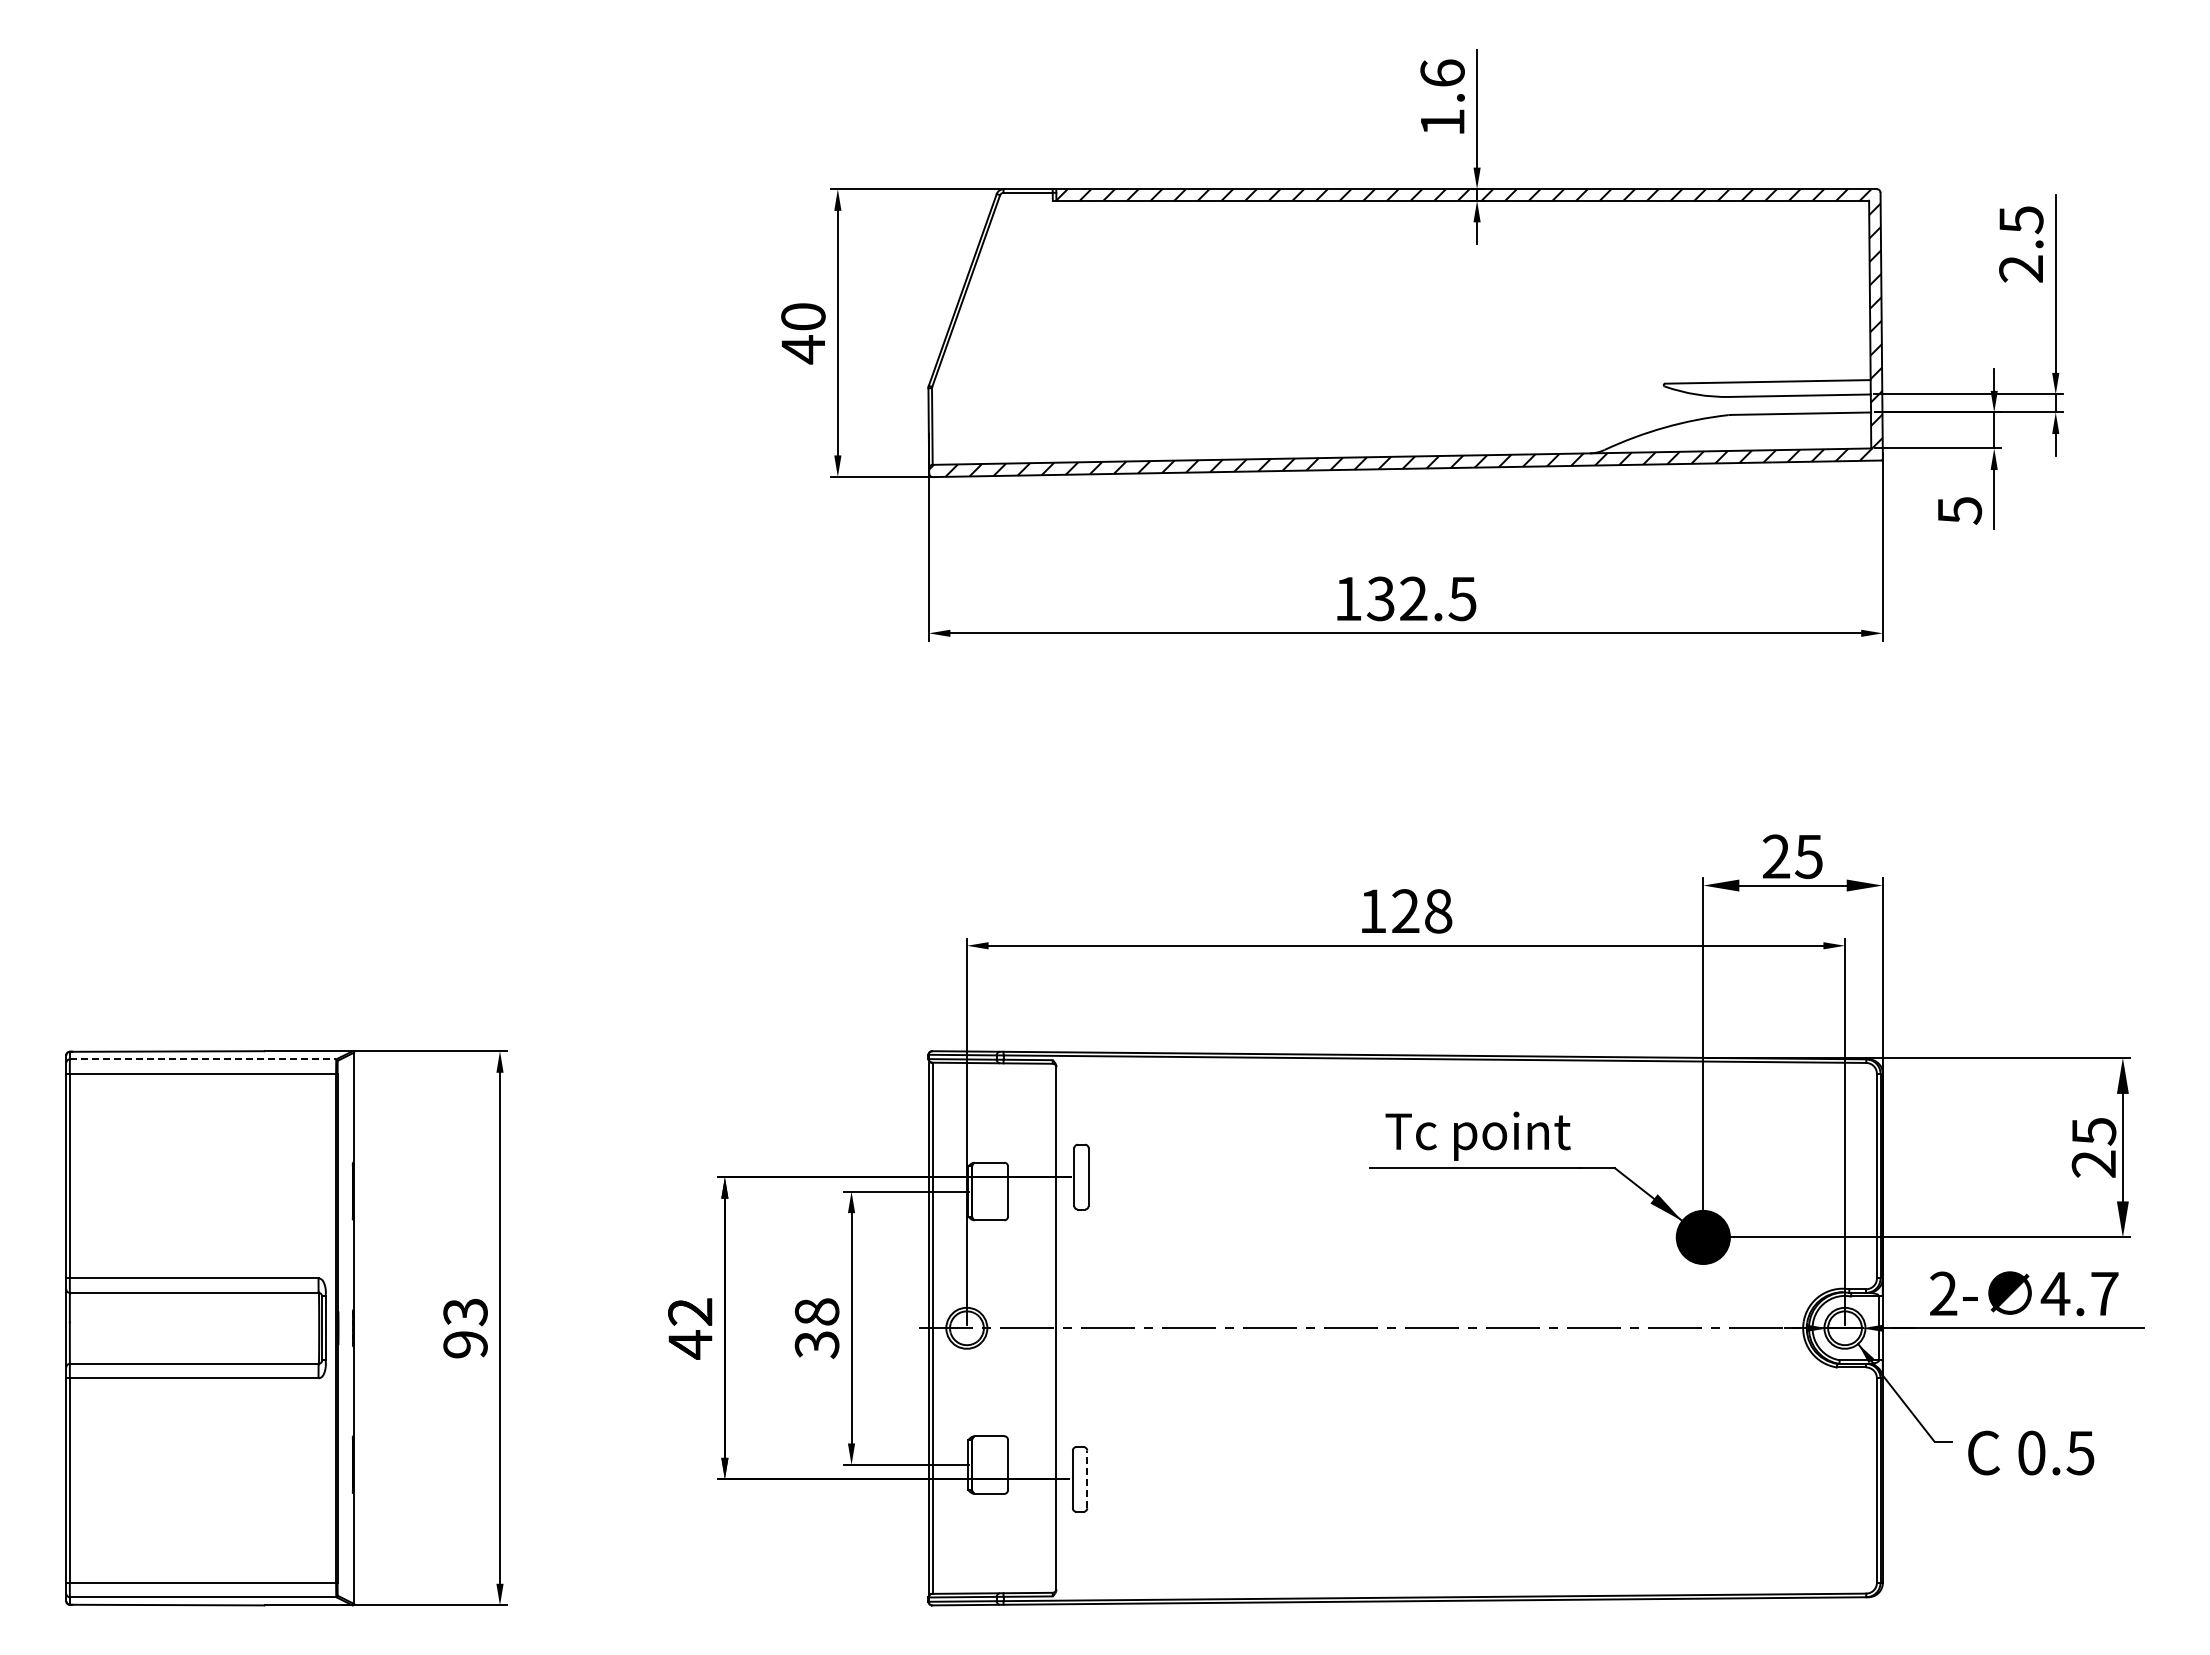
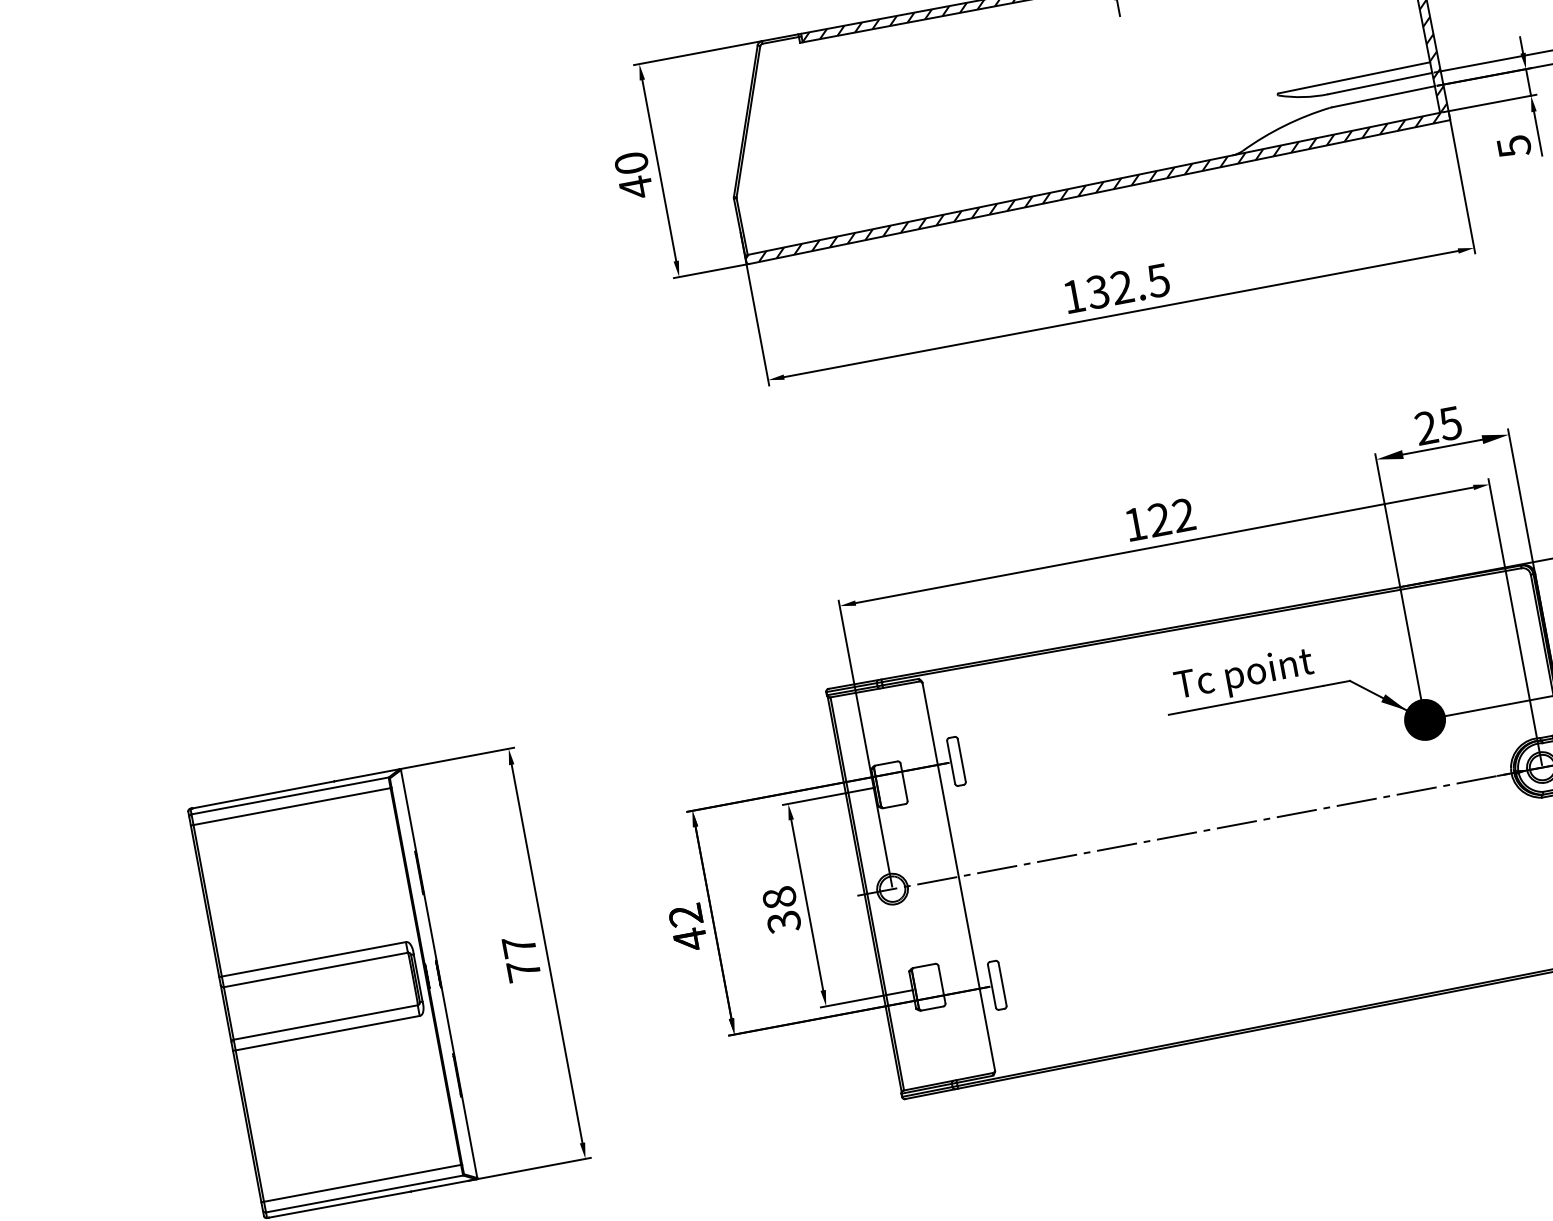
text: (1438, 911) -> (1183, 515), 128 -> 122
line: (203, 1059) -> (290, 795), dashed -> solid
text: (465, 1328) -> (521, 958), 93 -> 77
line: (1087, 1479) -> (1002, 984), dashed -> solid

